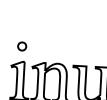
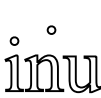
part: (62, 36) -> (51, 29), added

